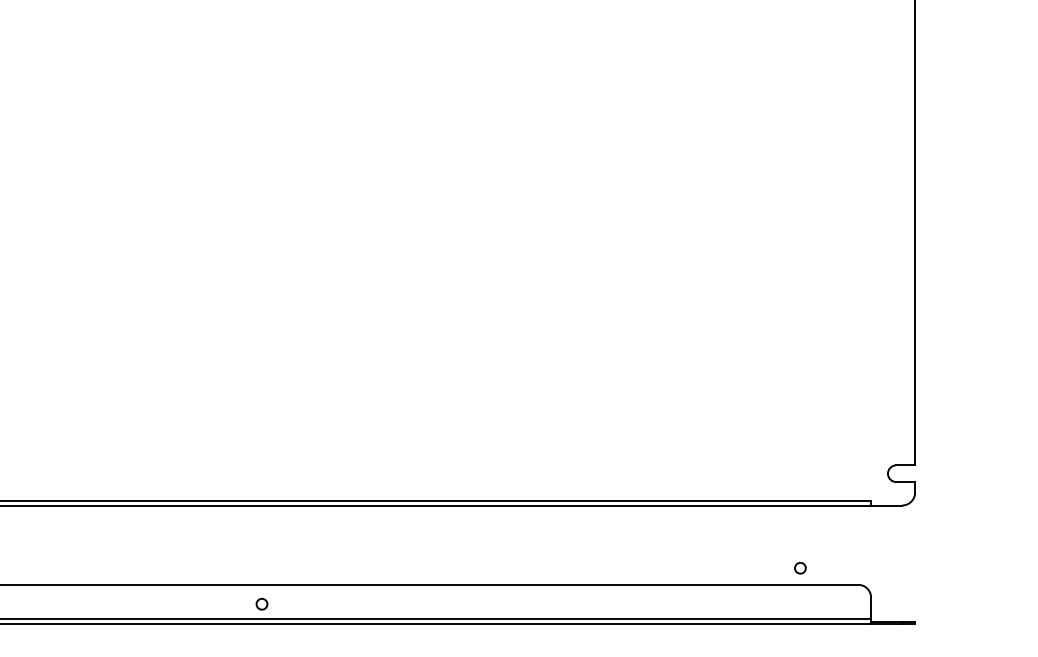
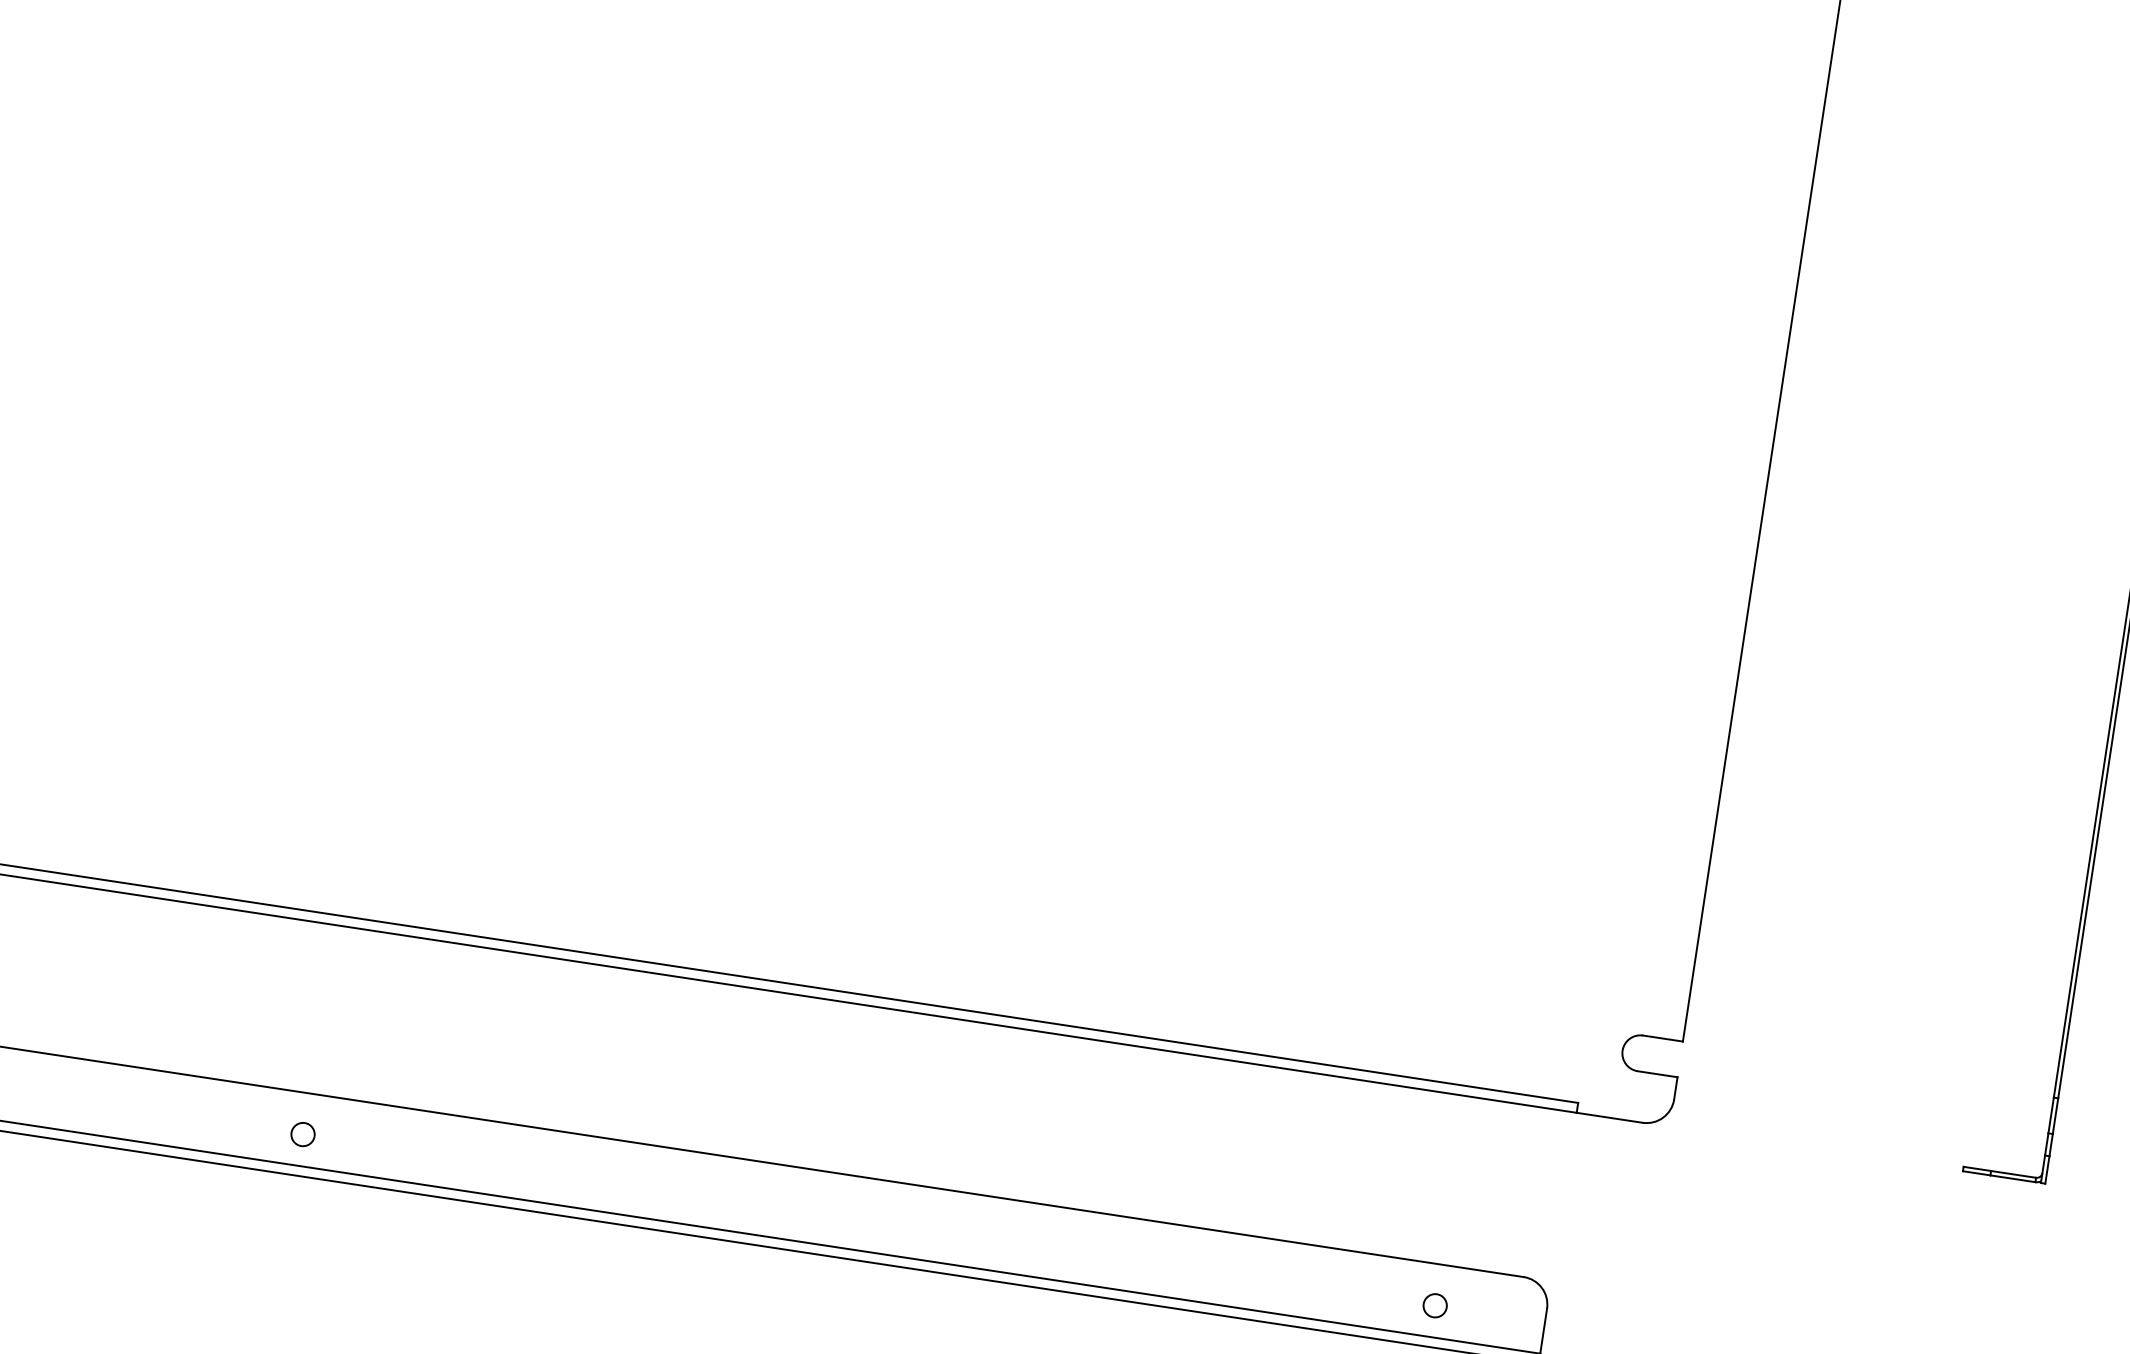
circle: (800, 567) -> (1435, 1304), moved
circle: (261, 604) -> (301, 1134), moved

